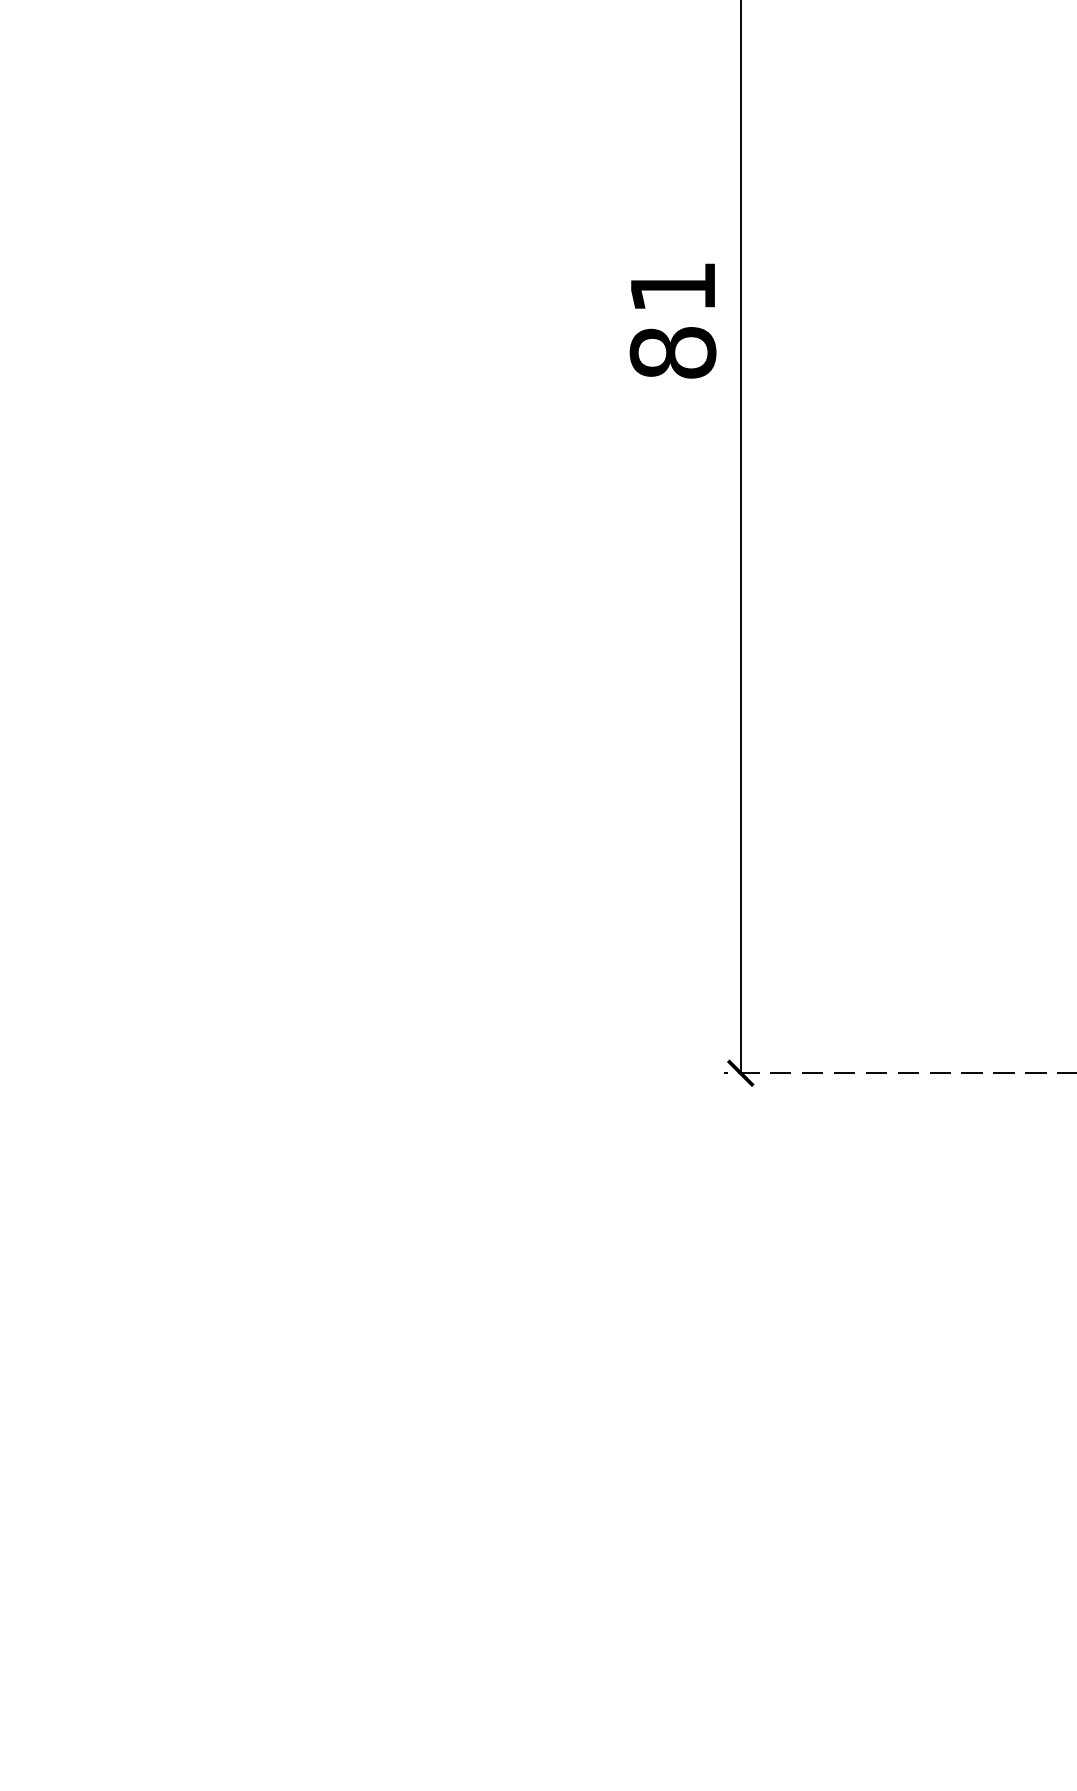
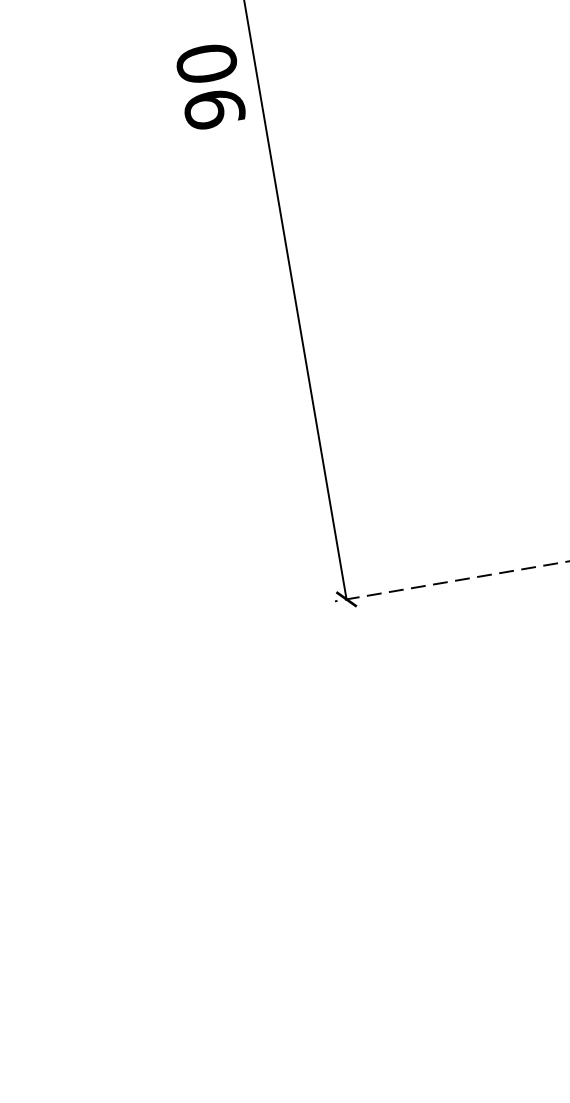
text: (672, 320) -> (210, 86), 81 -> 90

